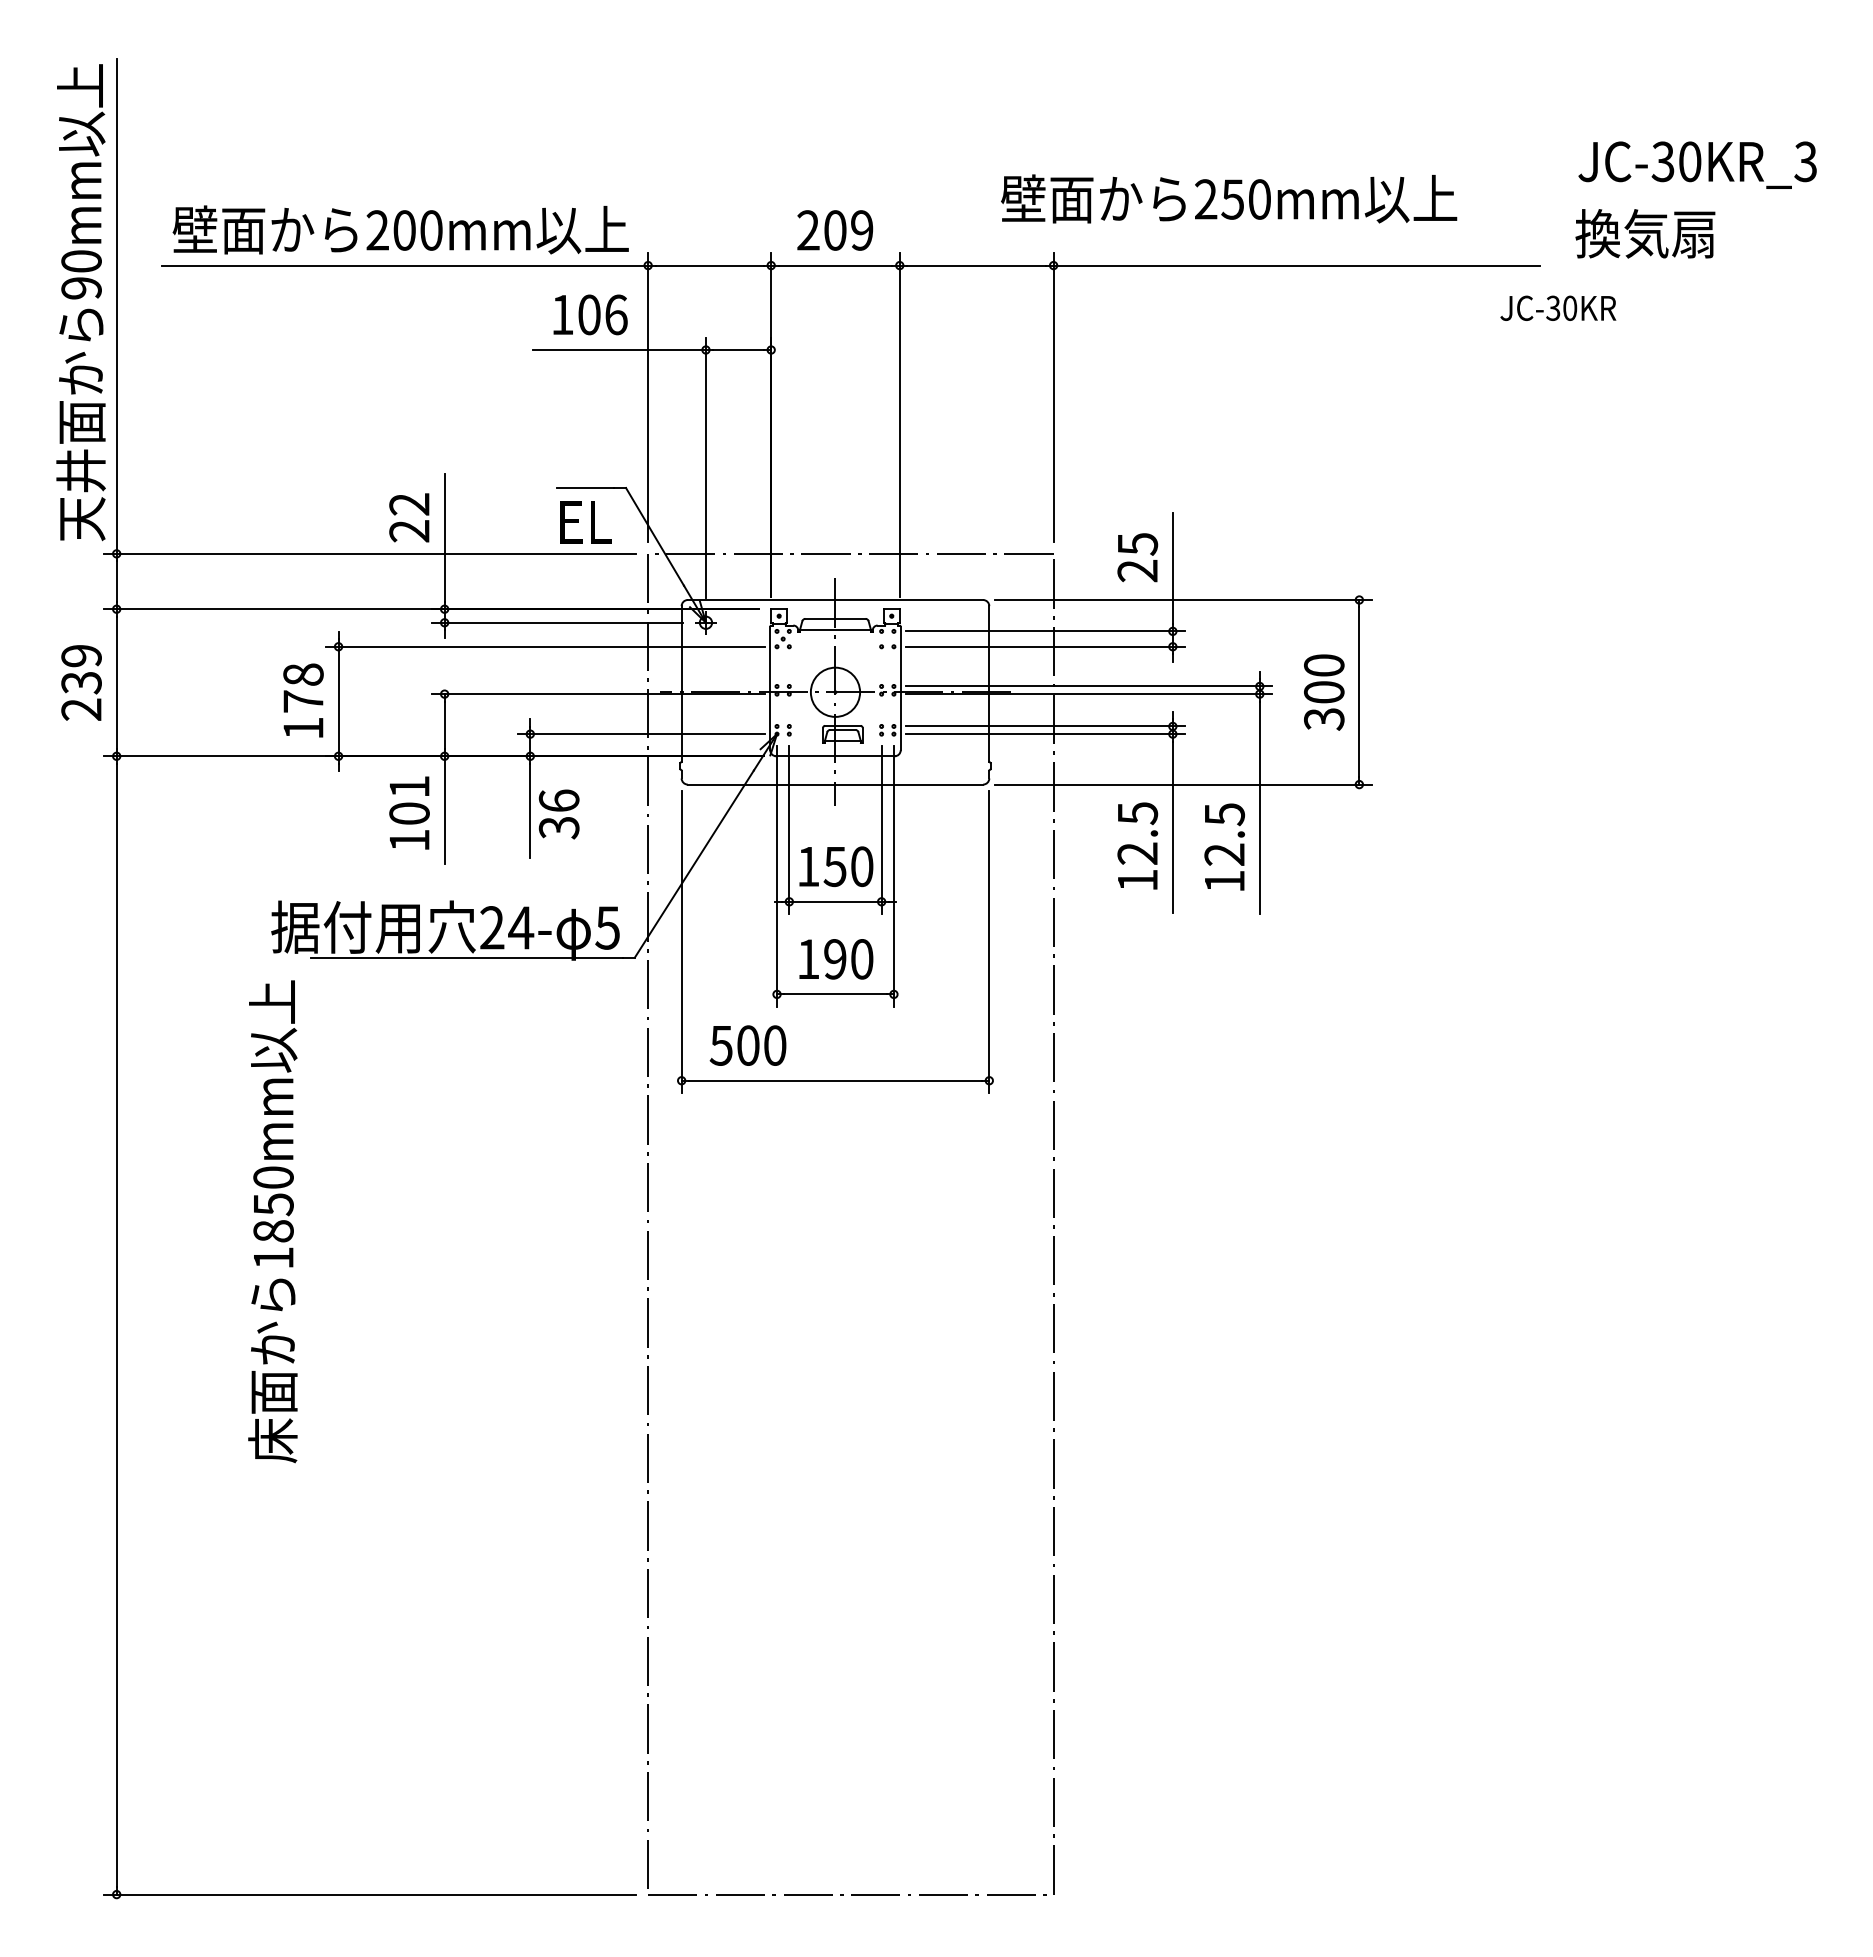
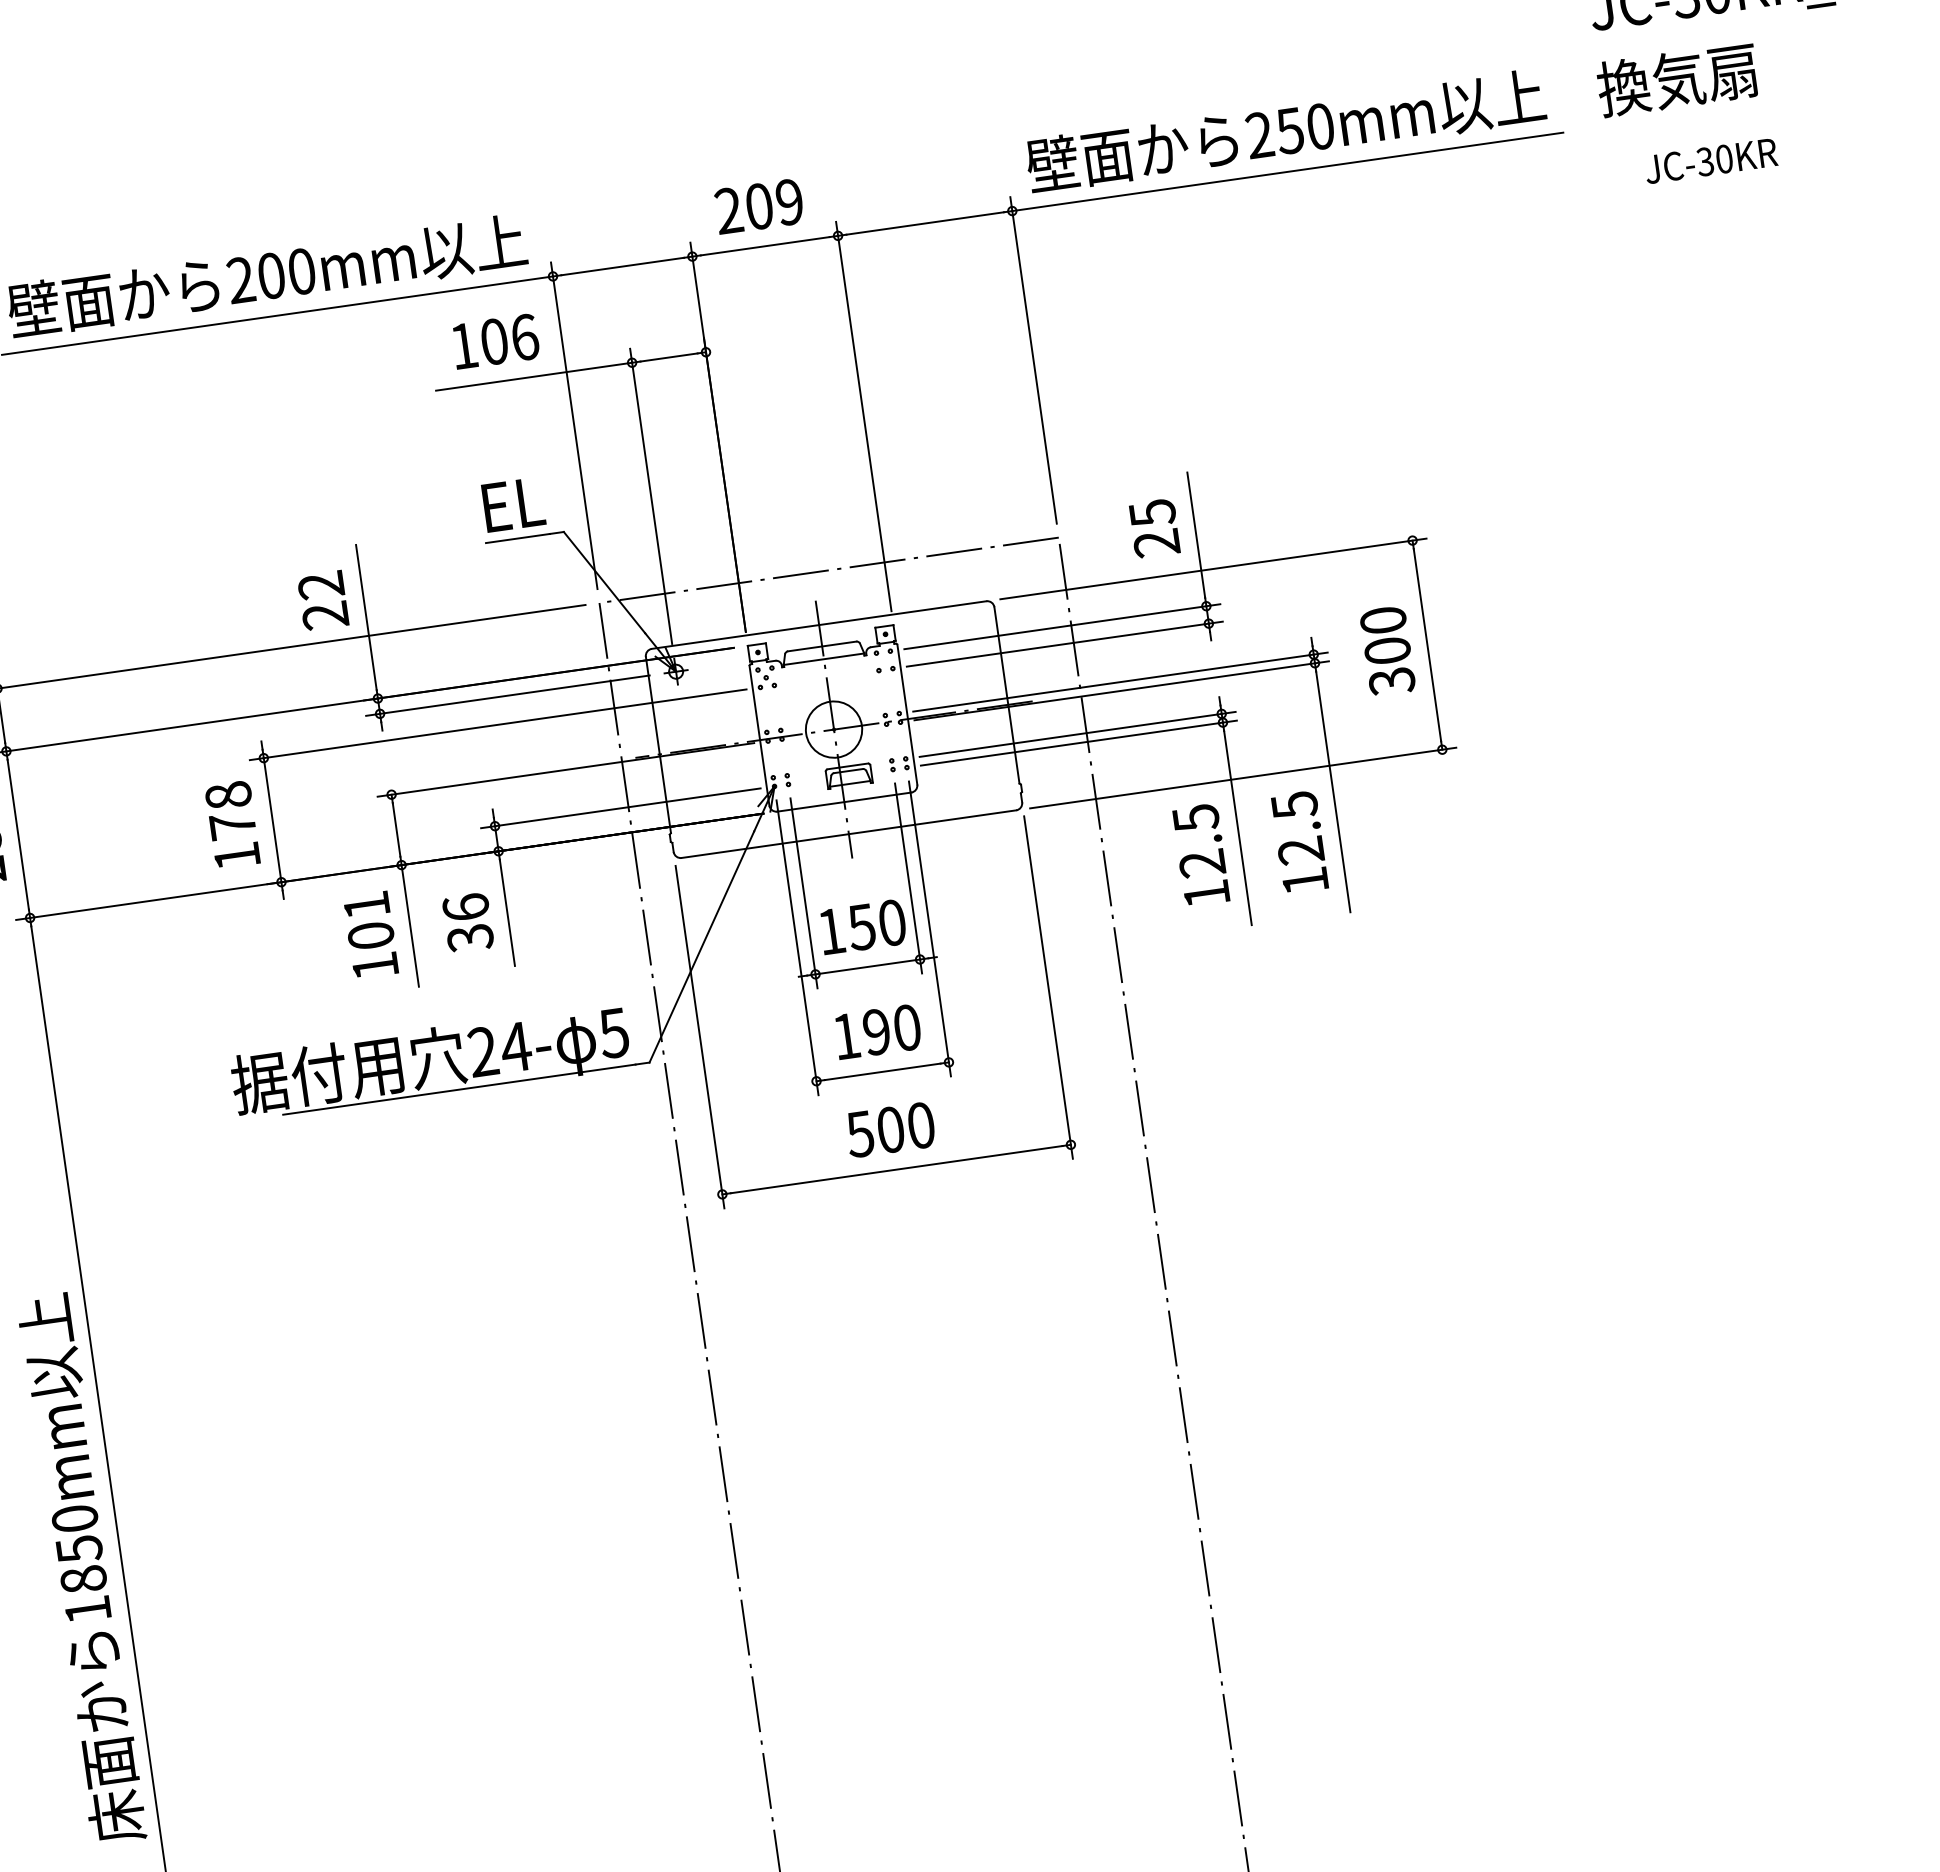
text: (1229, 198) -> (1286, 130), moved
text: (1558, 307) -> (1711, 160), moved
text: (585, 522) -> (513, 505), moved
text: (558, 814) -> (467, 923), moved
text: (747, 1045) -> (889, 1129), moved
text: (272, 1221) -> (80, 1568), moved

